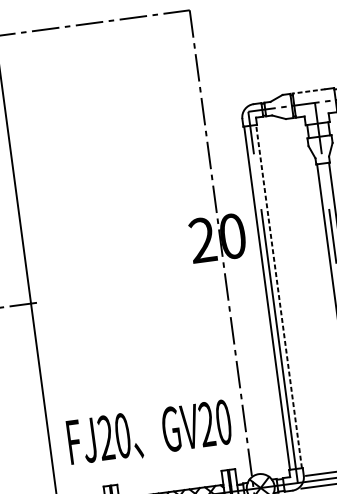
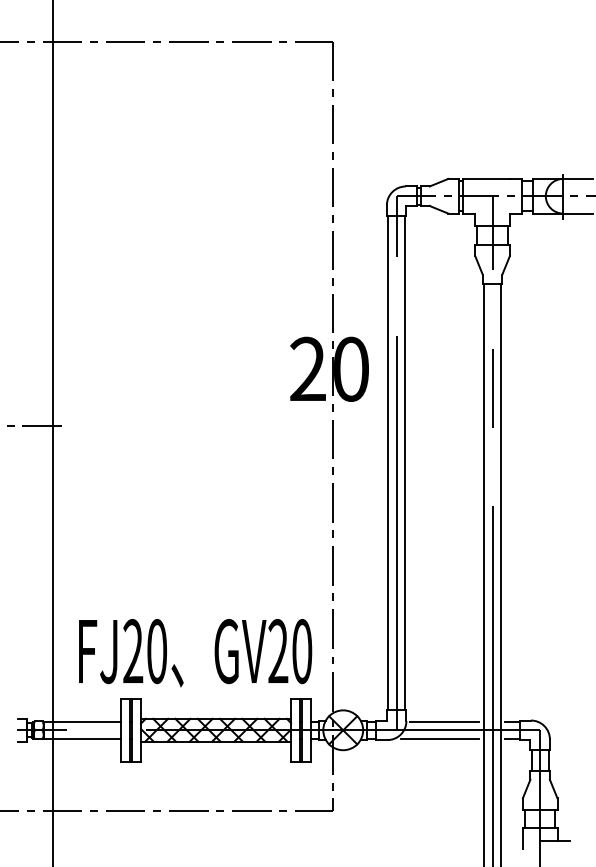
line: (309, 91) -> (486, 178), dashed -> solid
line: (279, 296) -> (405, 463), dashed -> solid
text: (149, 433) -> (195, 653), moved

